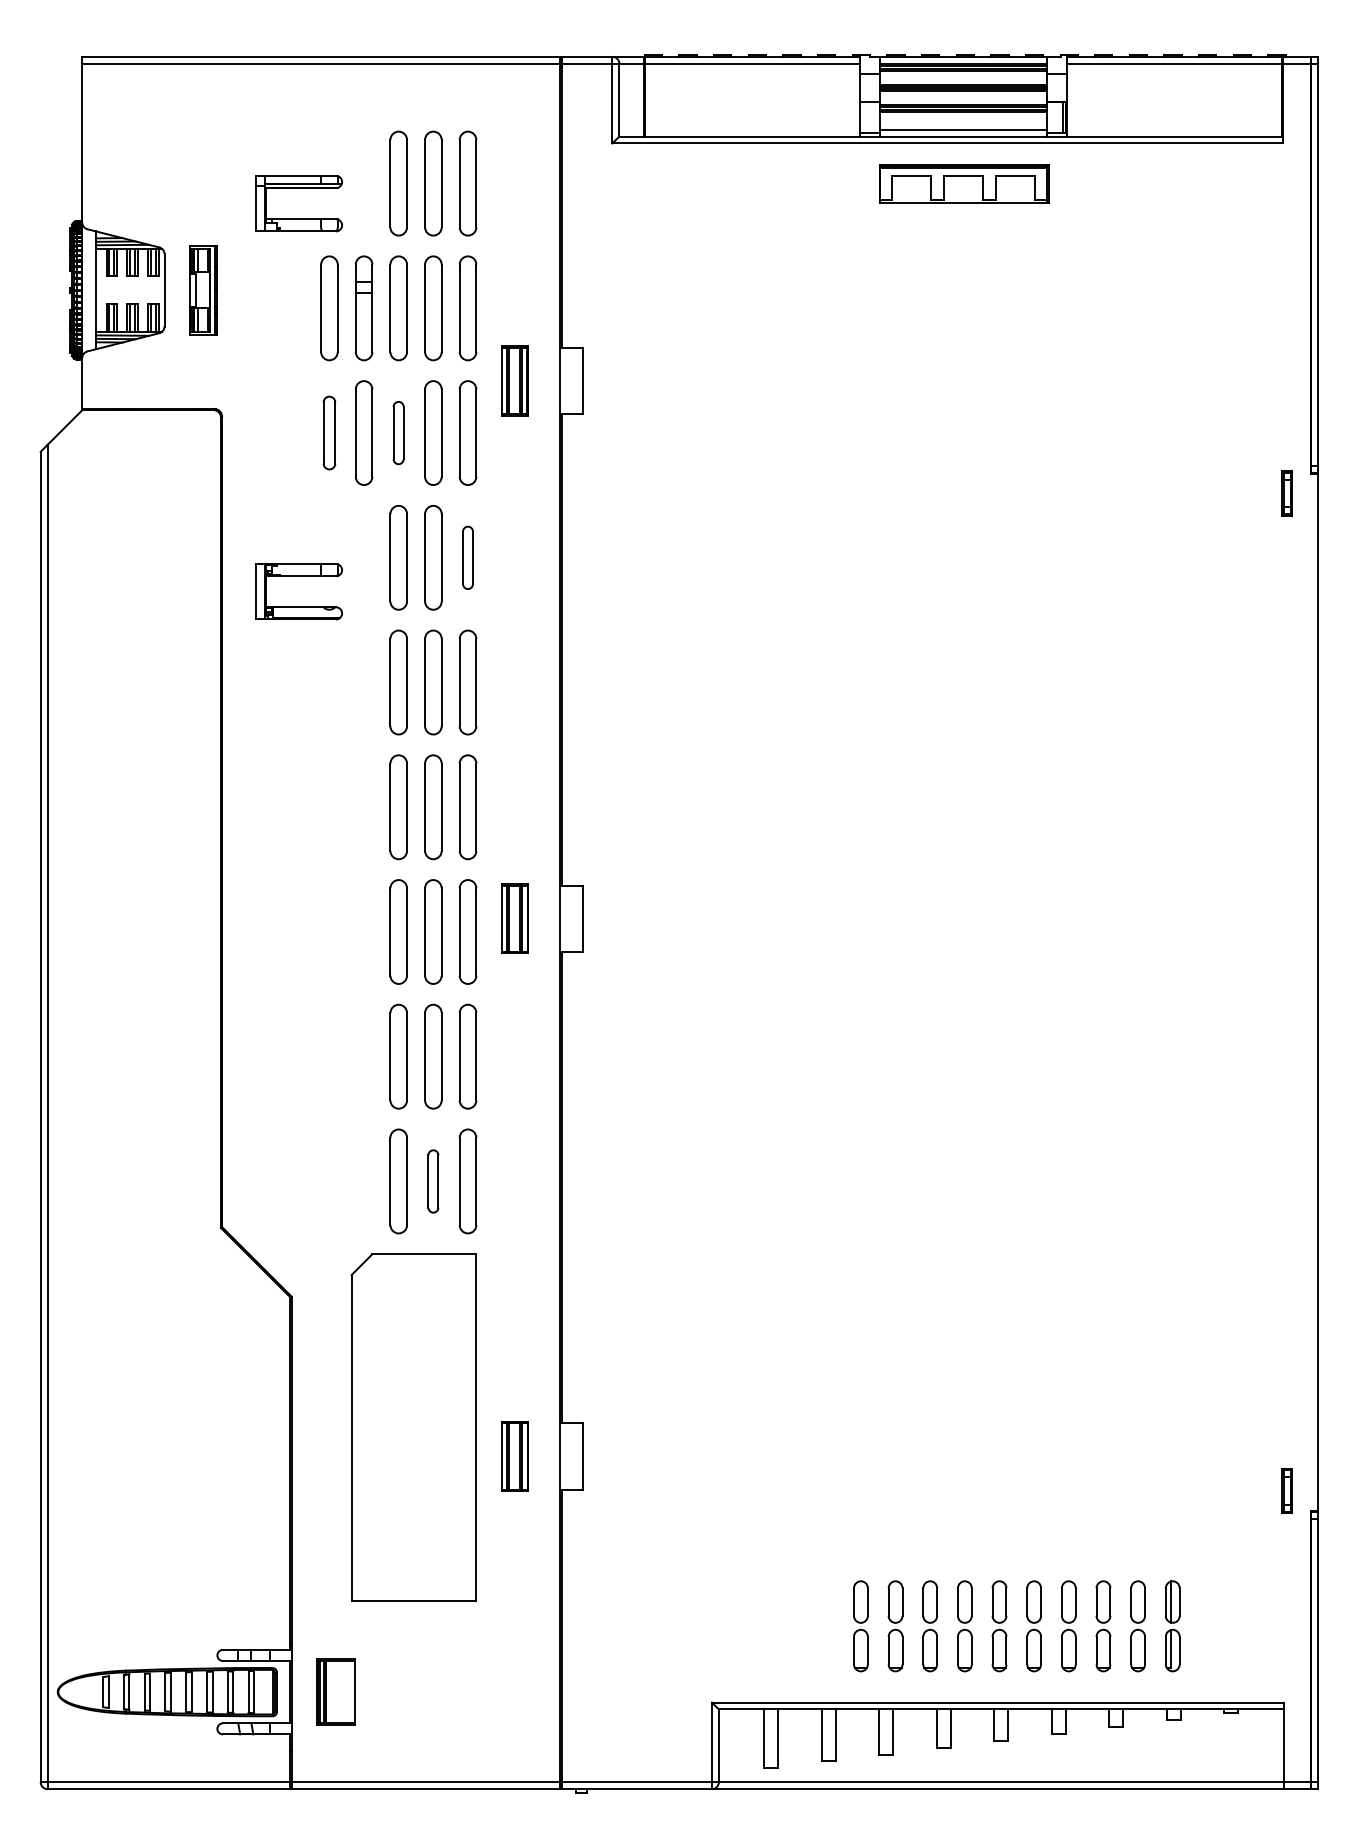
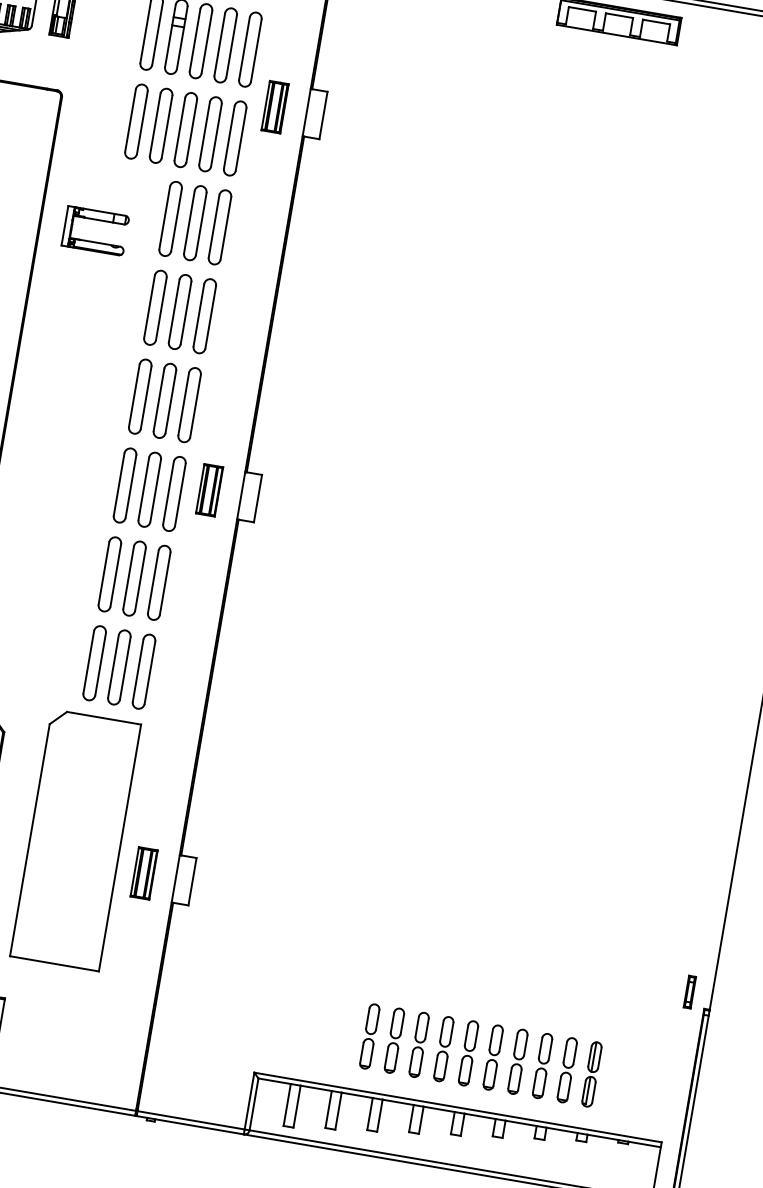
part: (329, 432) -> (136, 121), size x1.43
part: (398, 432) -> (185, 129), size x1.67
part: (467, 557) -> (219, 227), size x1.67
part: (433, 1181) -> (119, 667), size x1.67

